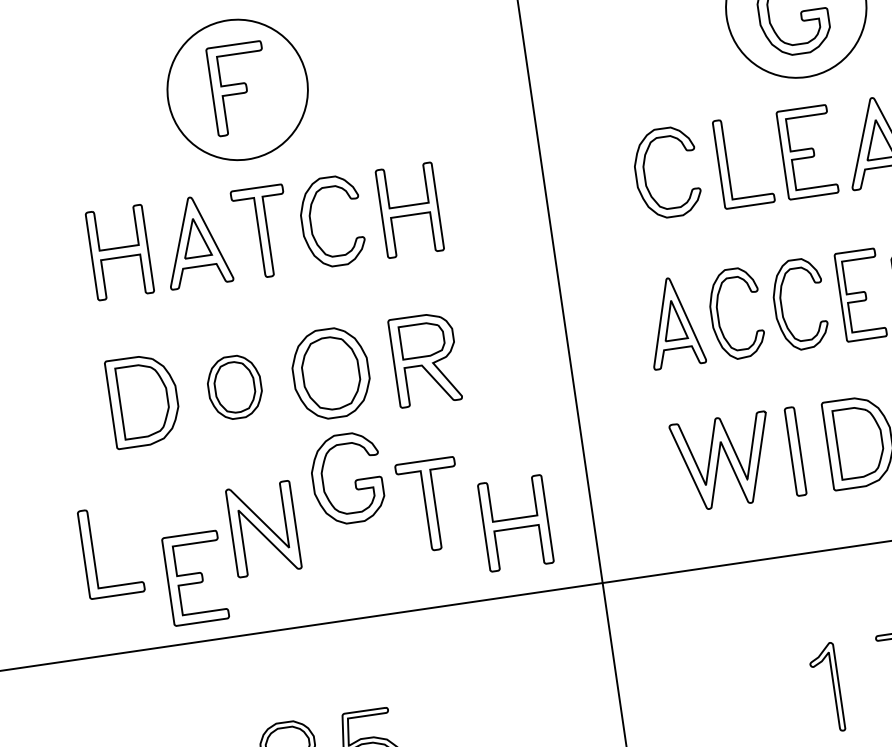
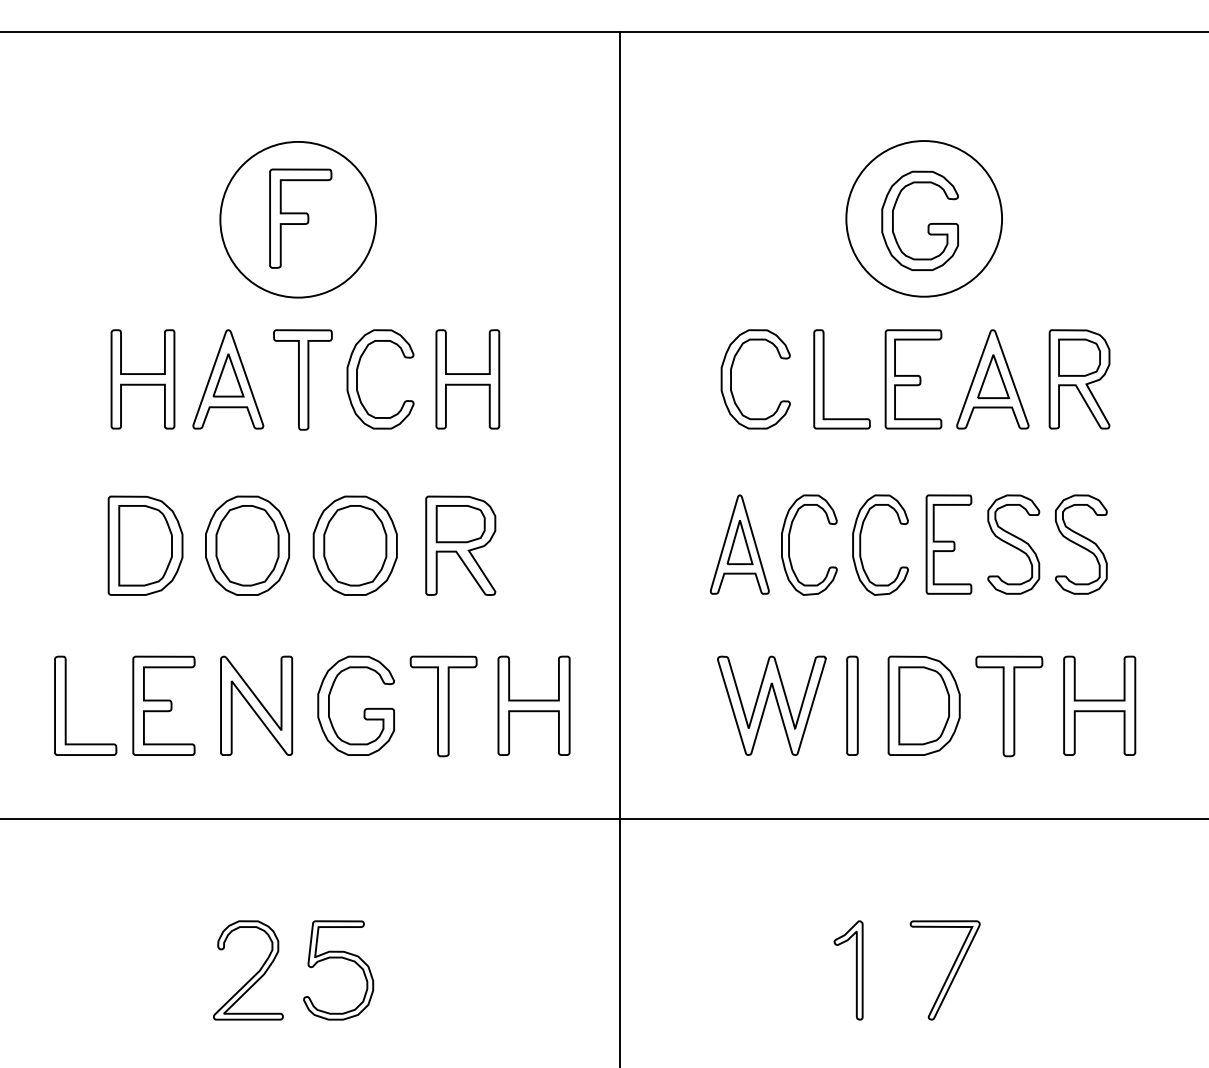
part: (234, 387) -> (247, 545), size x1.43
part: (354, 481) -> (363, 710), moved
part: (515, 523) -> (533, 705), moved
part: (195, 578) -> (163, 705), moved

